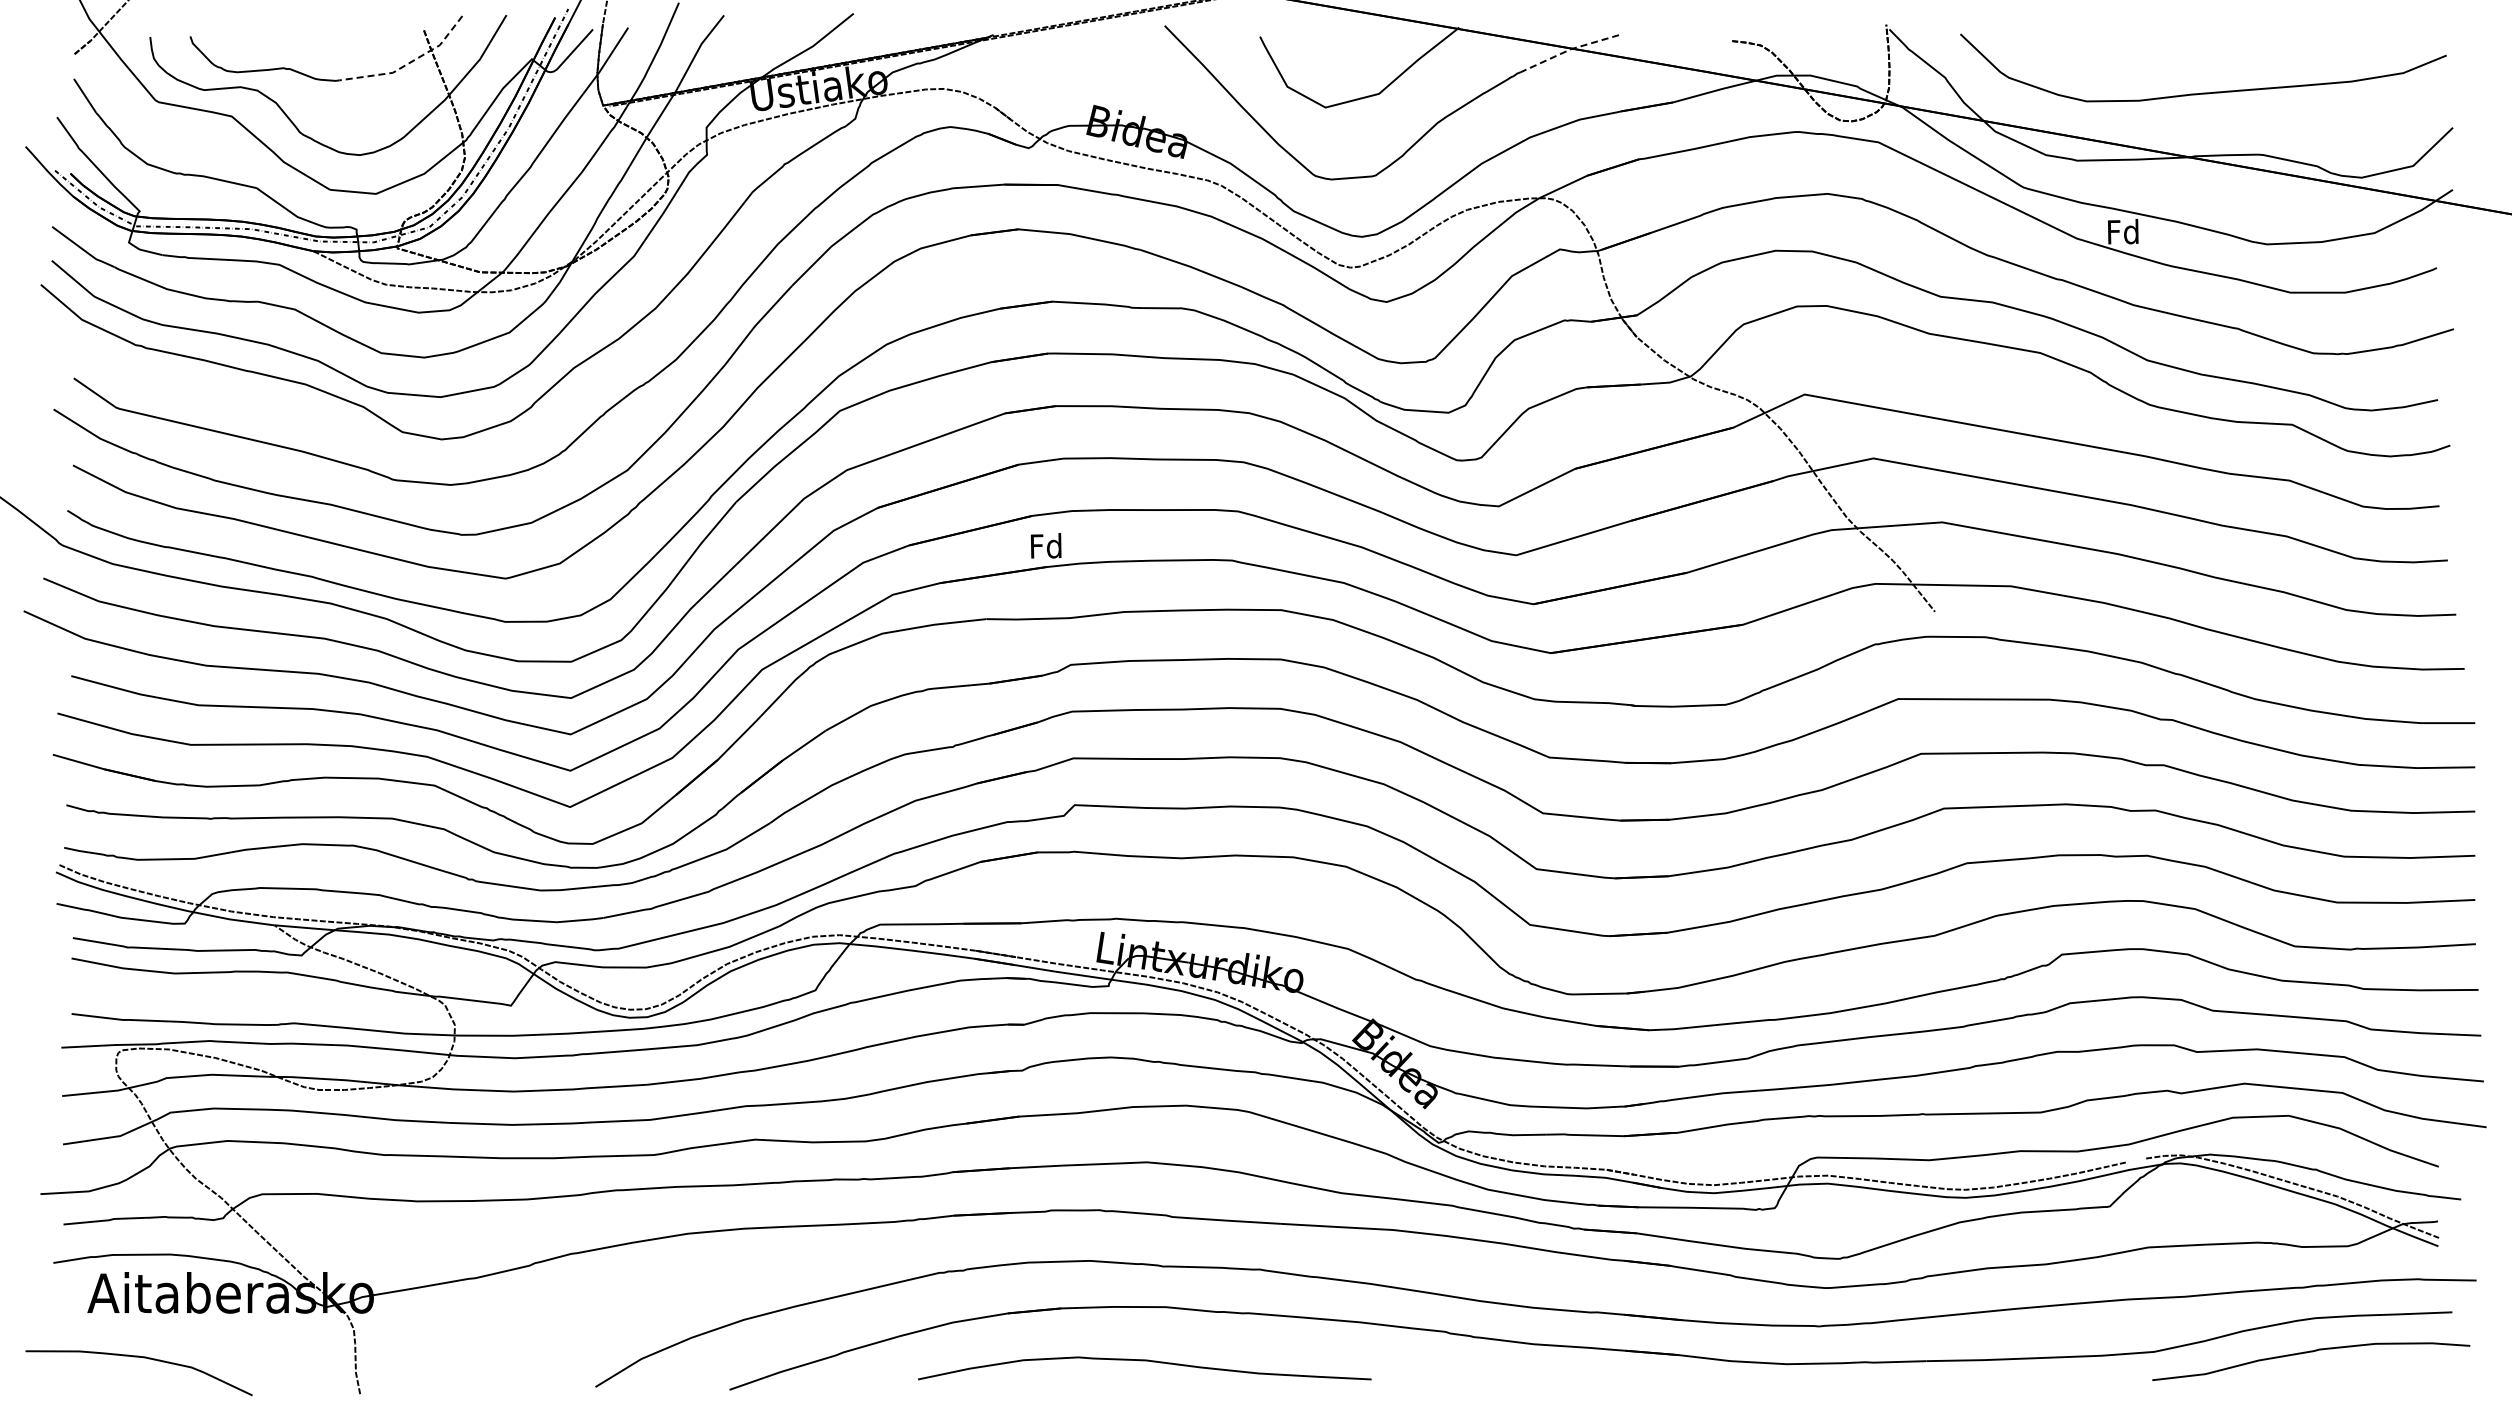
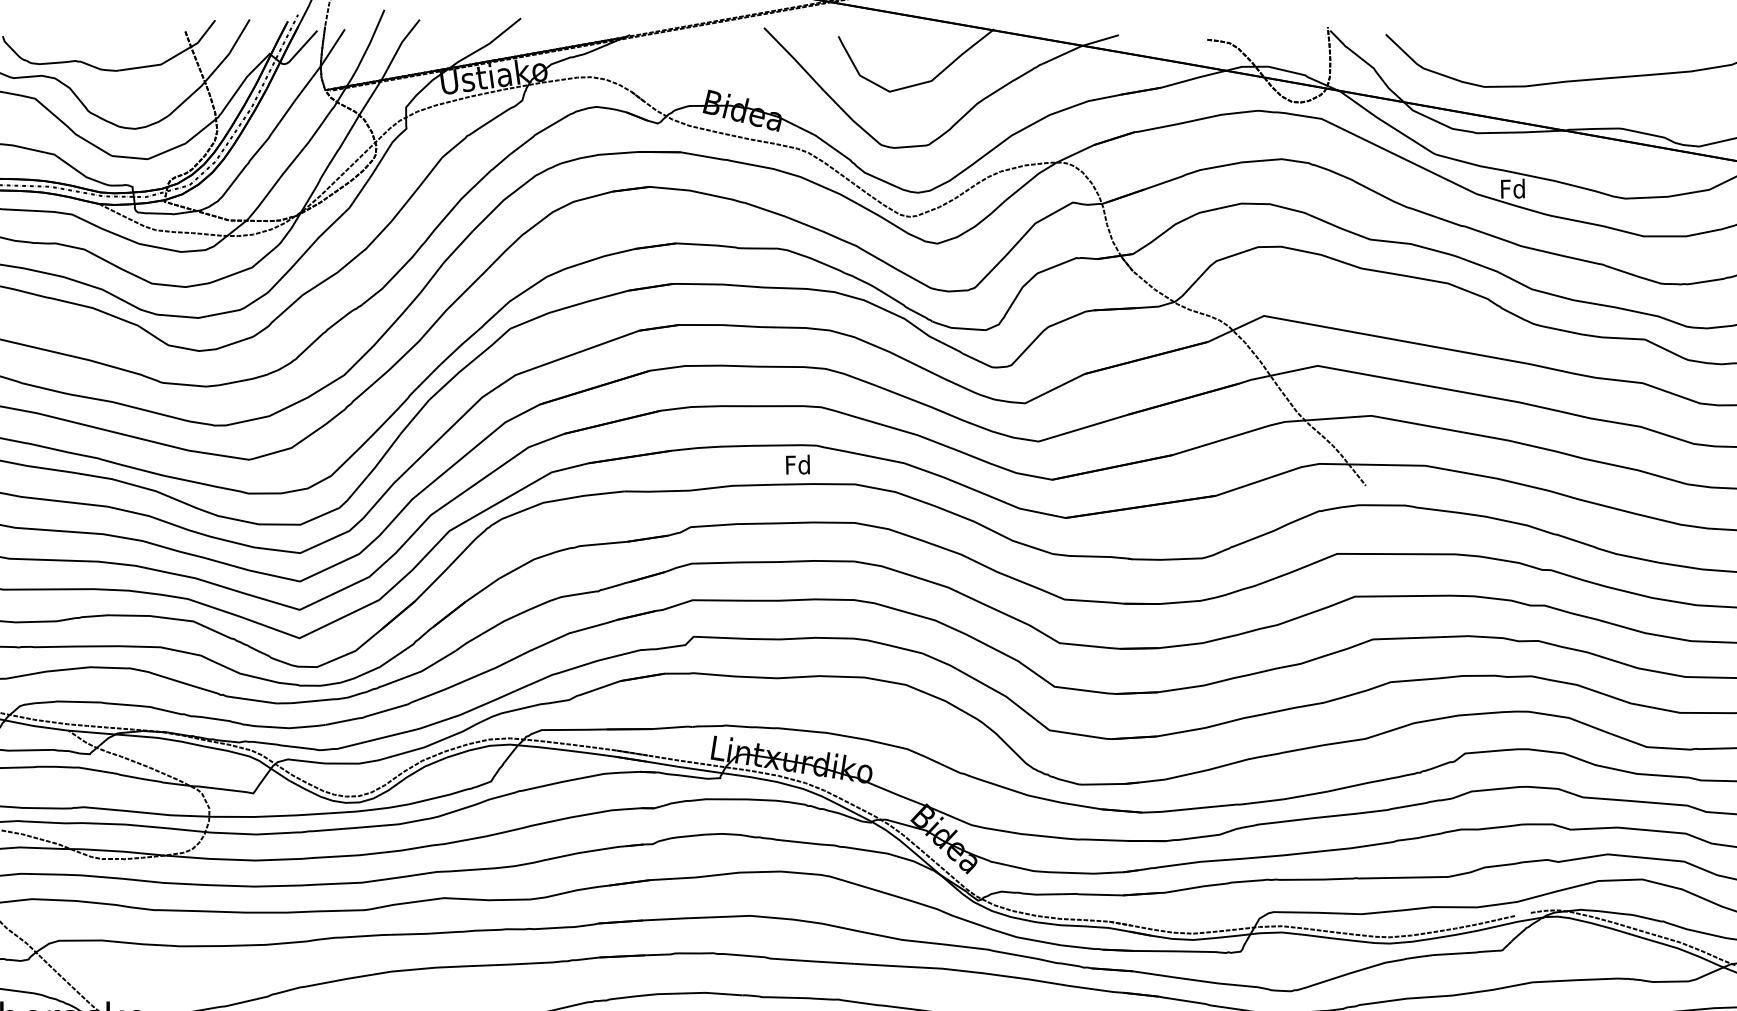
line: (1568, 50) -> (1079, 47), dashed -> solid
line: (408, 63) -> (173, 57), dashed -> solid
text: (1045, 545) -> (797, 464), moved

